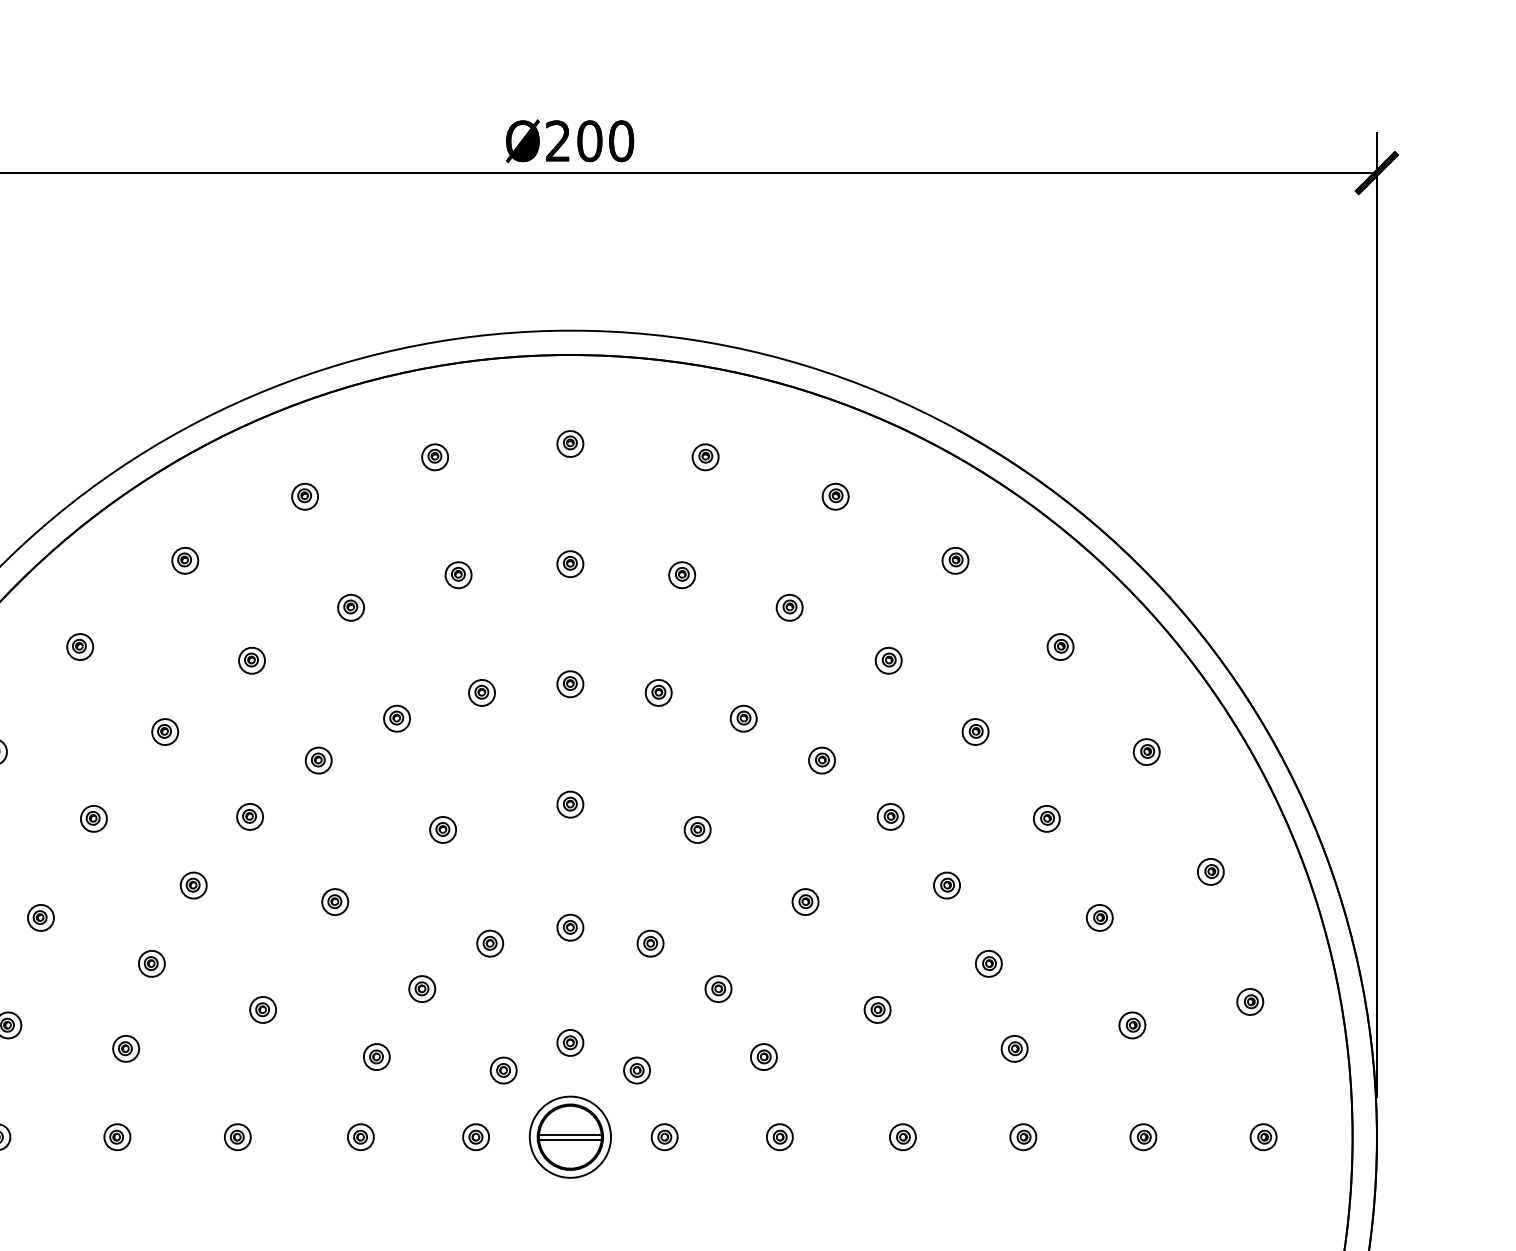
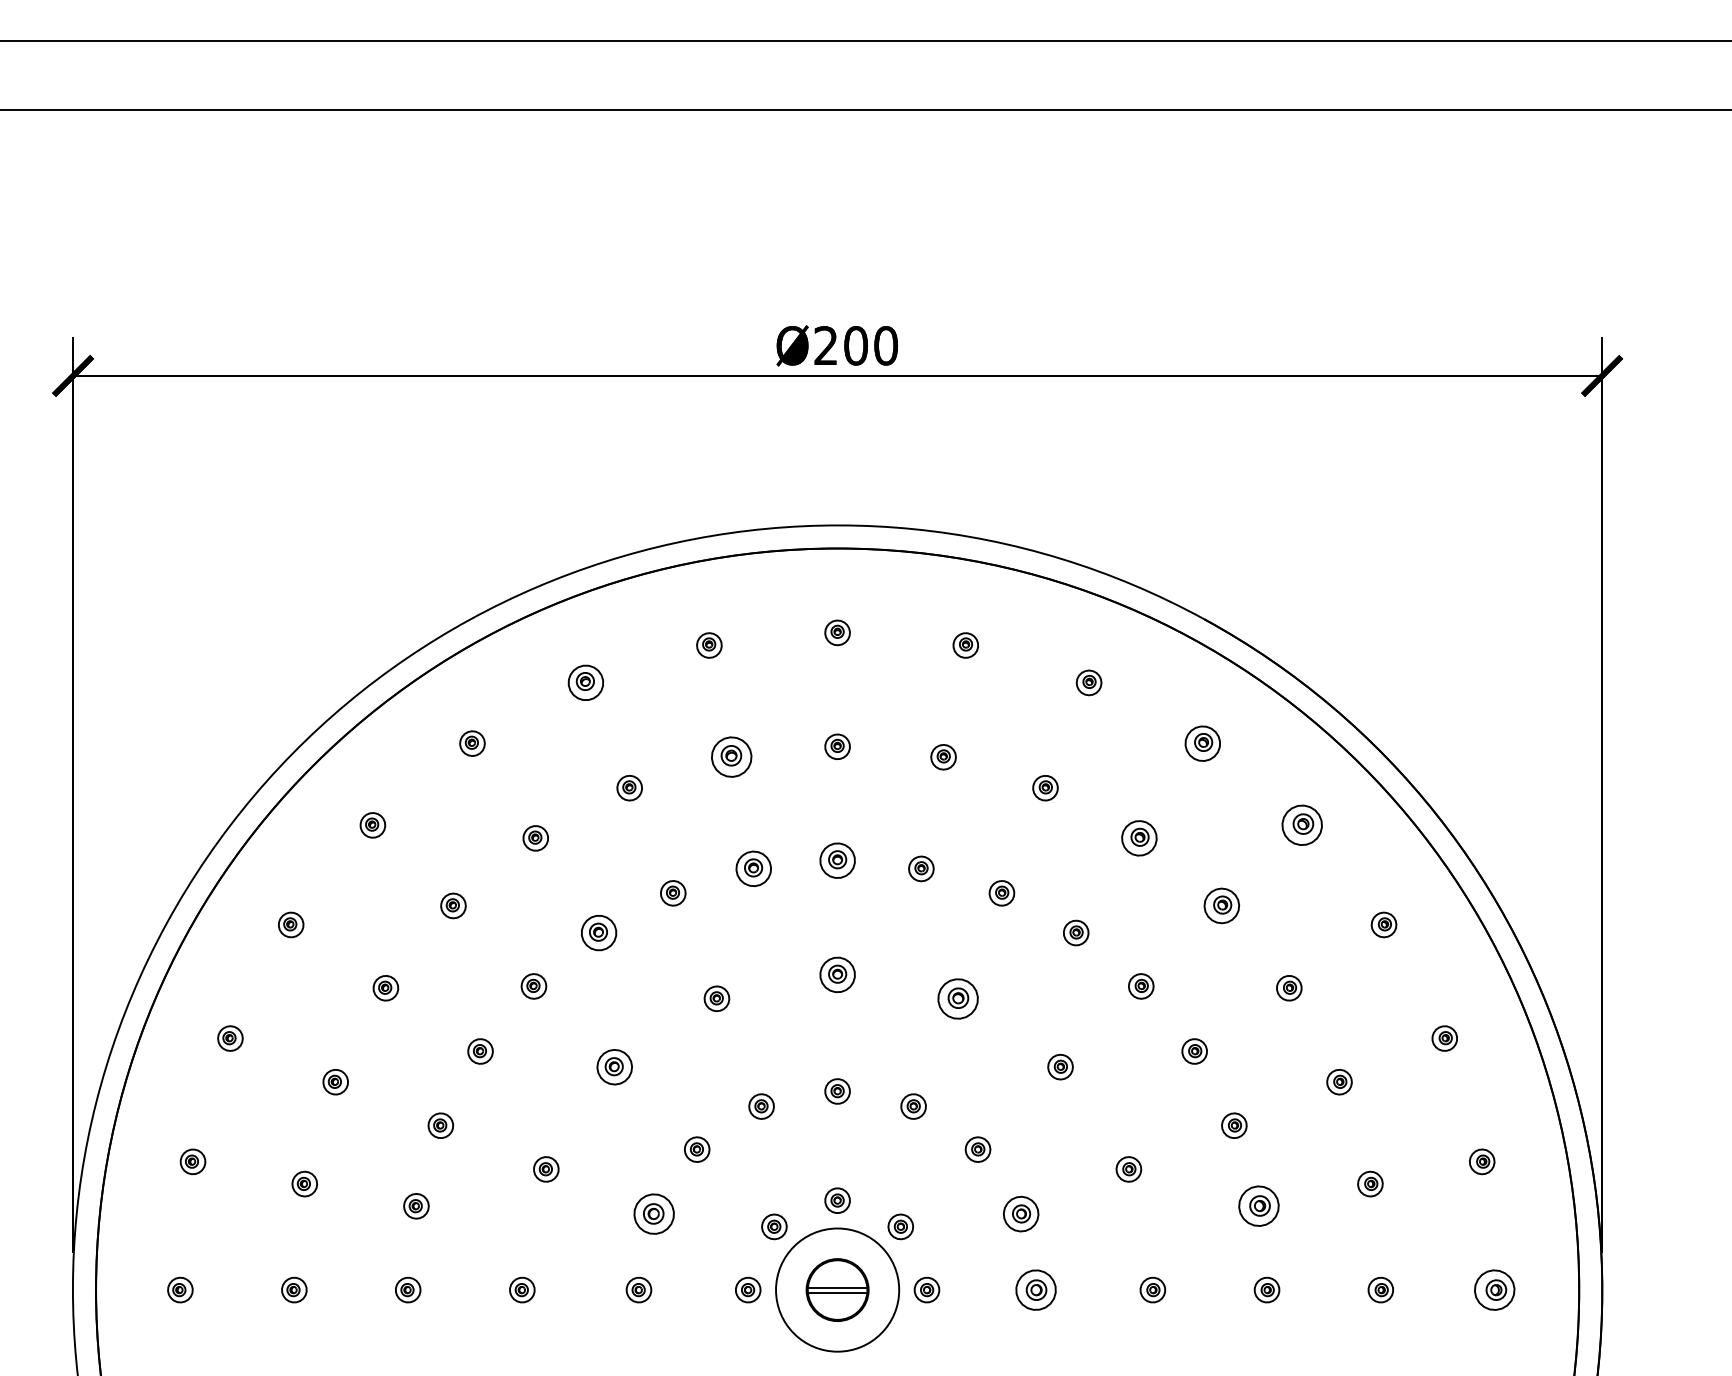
part: (305, 496) -> (586, 682), size x1.4
part: (955, 560) -> (1202, 743), size x1.4
part: (458, 575) -> (731, 757), size x1.6
part: (1060, 647) -> (1302, 825), size x1.6
part: (888, 660) -> (1139, 838), size x1.4
part: (570, 684) -> (837, 860), size x1.4
part: (481, 692) -> (753, 868), size x1.4
part: (975, 731) -> (1221, 905), size x1.4
part: (318, 760) -> (598, 932), size x1.4
part: (570, 804) -> (837, 974), size x1.4
part: (697, 829) -> (958, 998), size x1.6
part: (335, 901) -> (614, 1066), size x1.4
part: (1014, 1049) -> (1258, 1206), size x1.6
part: (376, 1056) -> (653, 1213), size x1.6
part: (763, 1056) -> (1020, 1213), size x1.4
circle: (570, 1136) -> (837, 1289), size x1.6
part: (780, 1136) -> (1036, 1289), size x1.6
part: (1263, 1136) -> (1494, 1289), size x1.6

